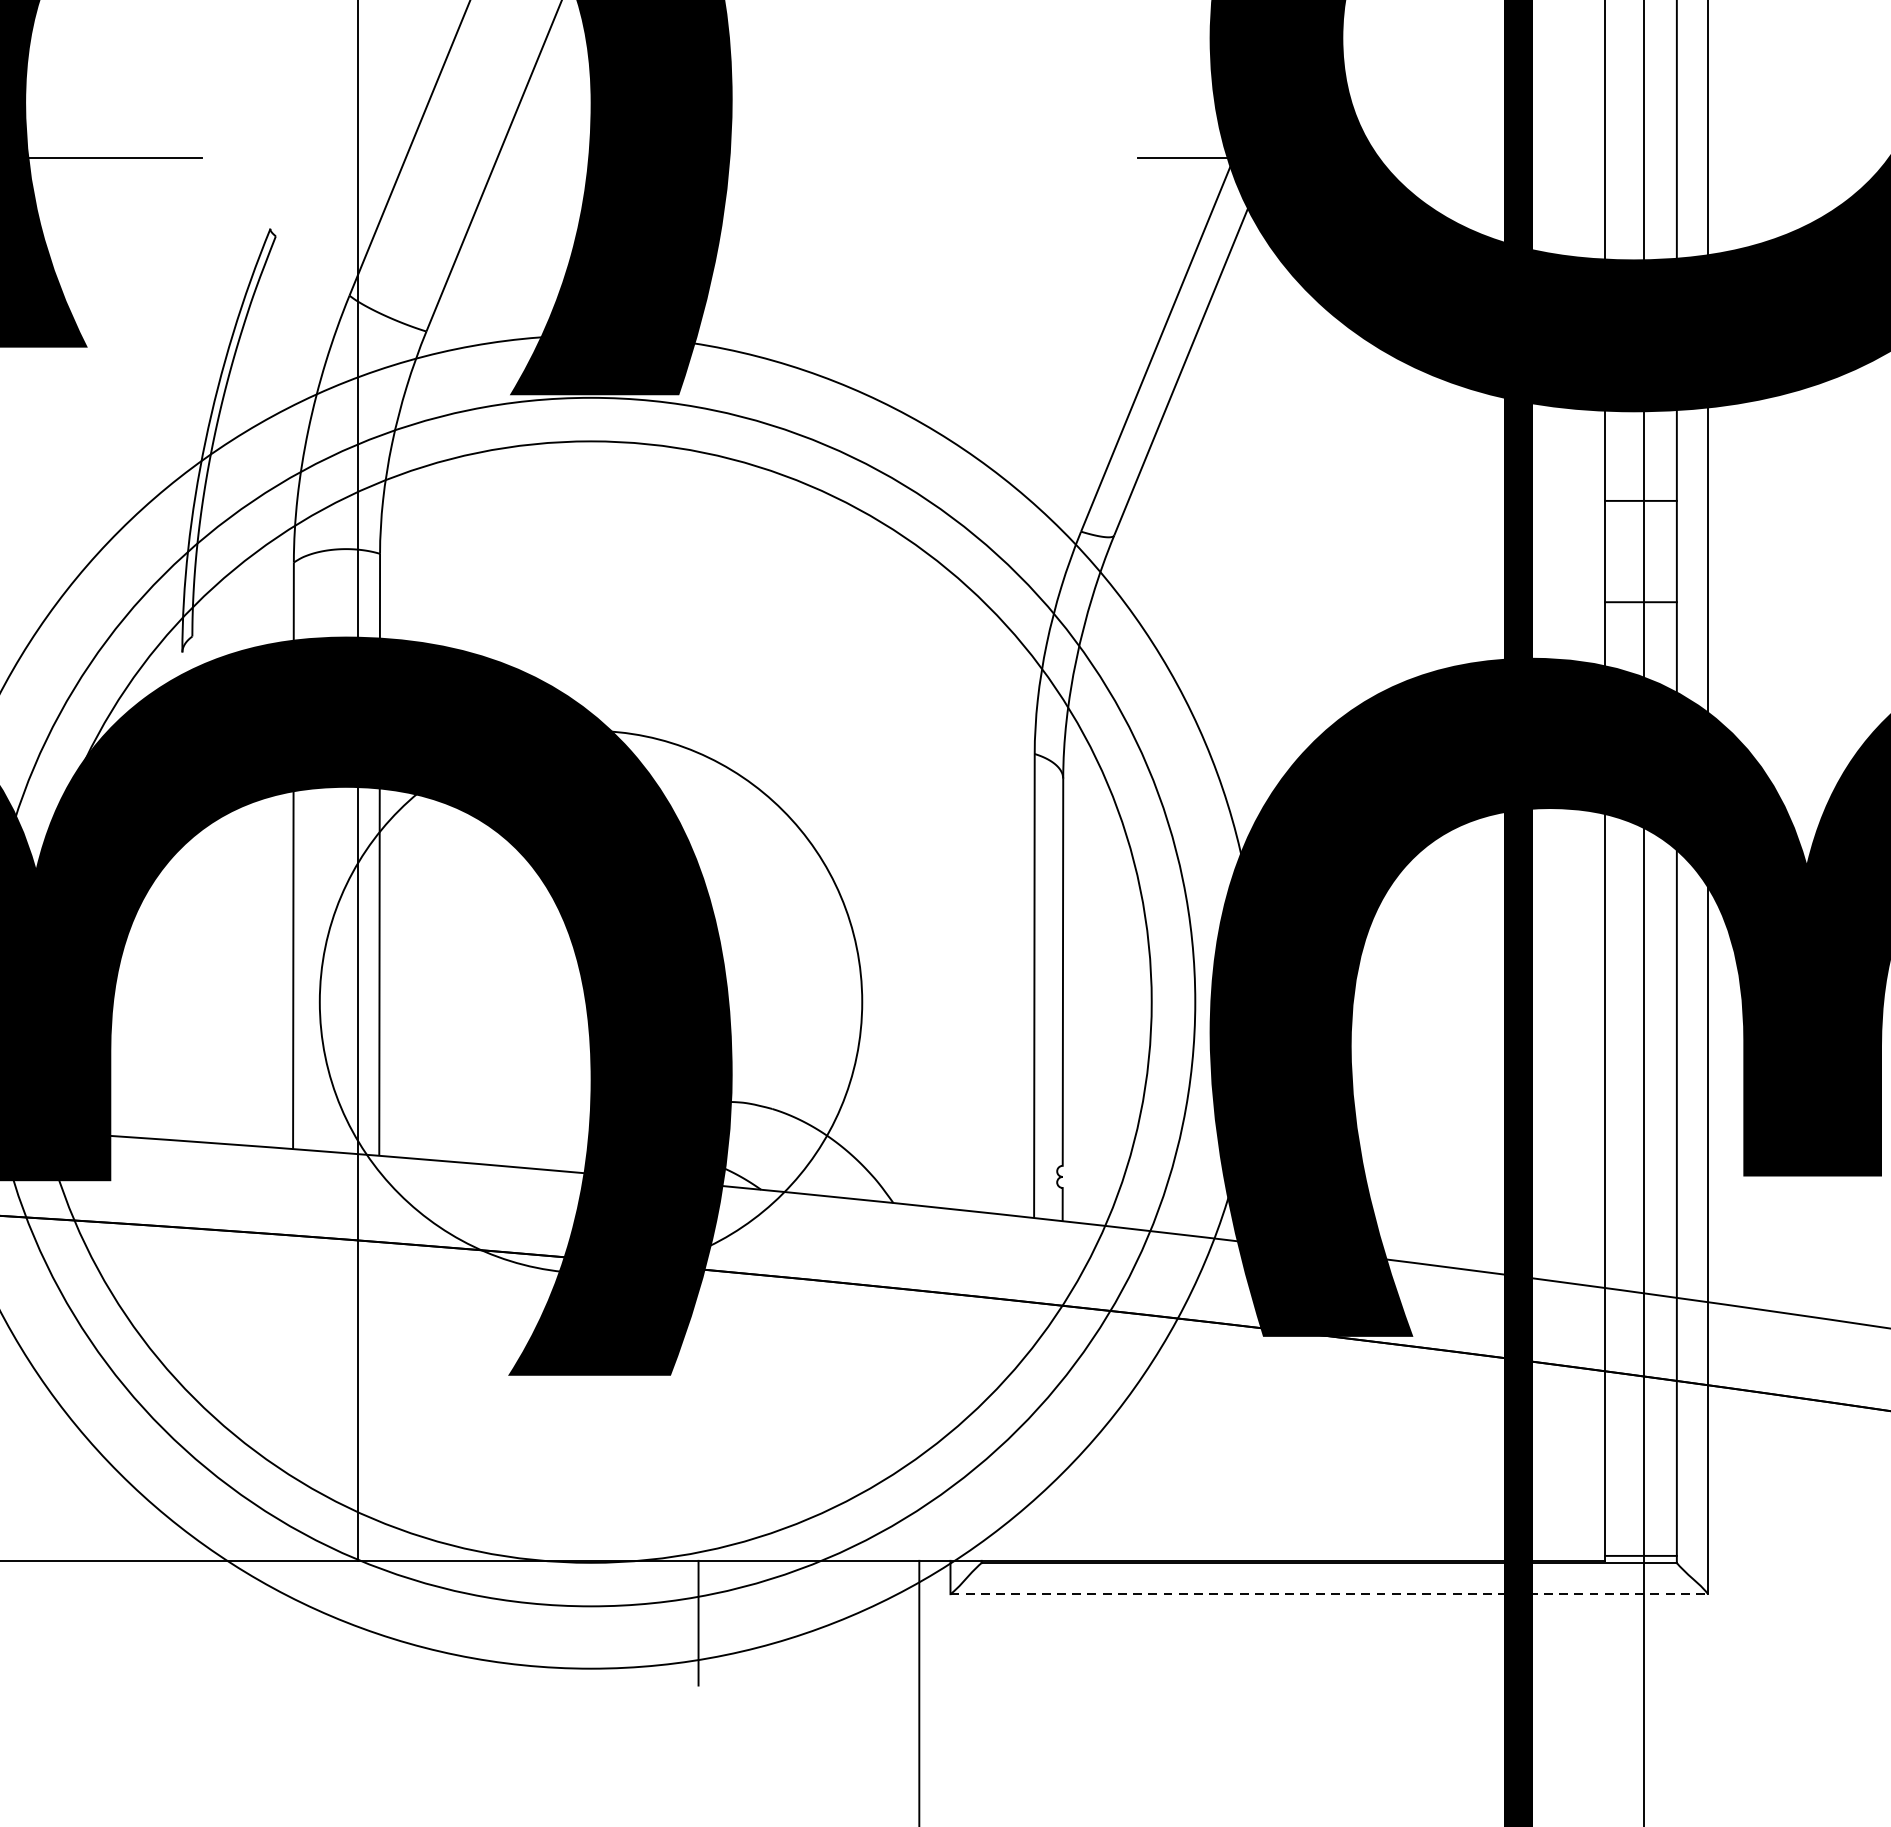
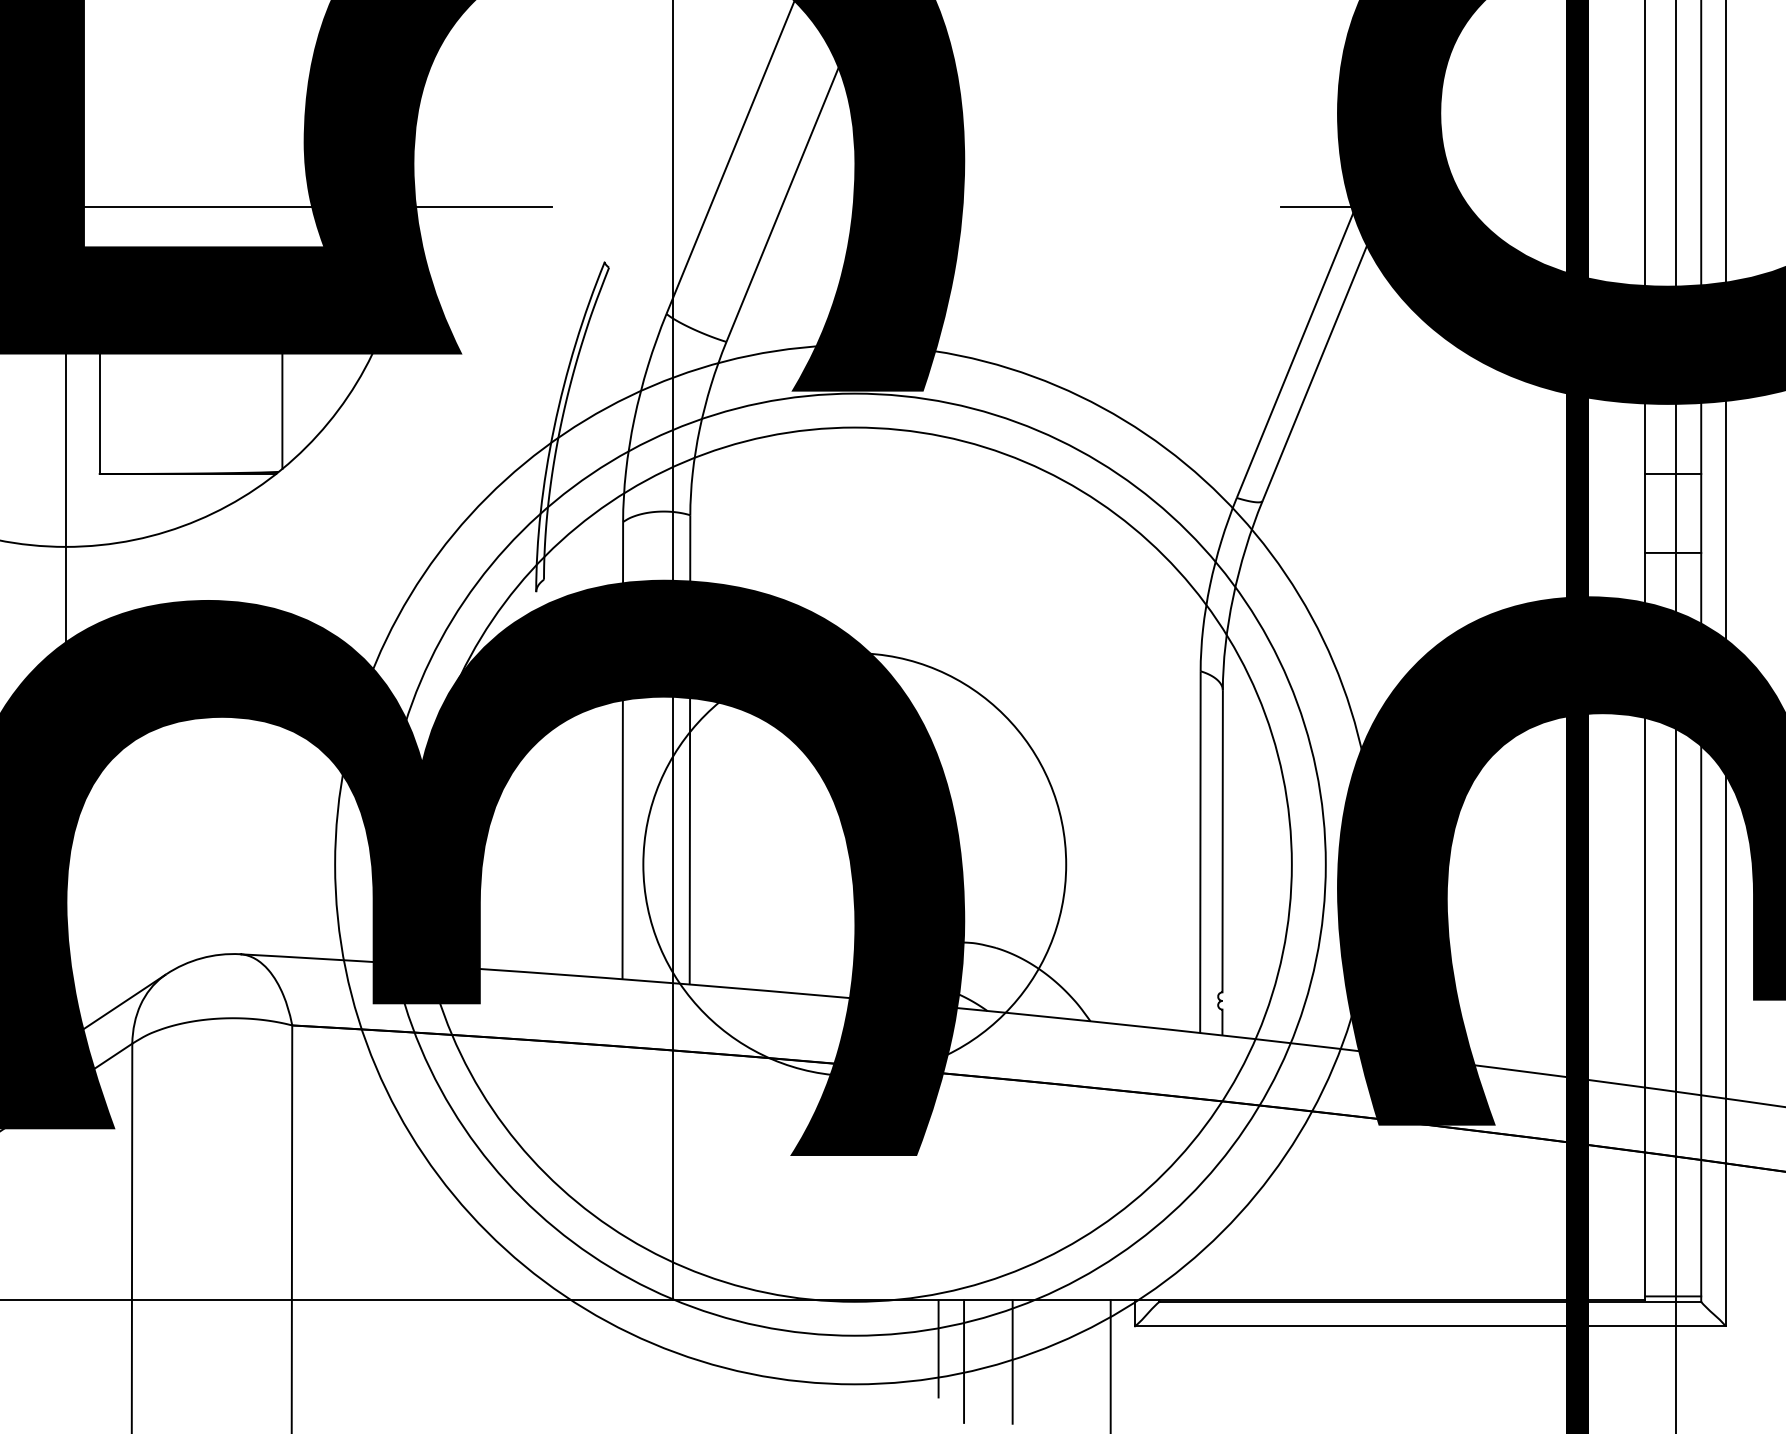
line: (1329, 1594) -> (1430, 1326), dashed -> solid
line: (731, 1639) -> (964, 1361), added
line: (793, 1639) -> (1012, 1361), added

